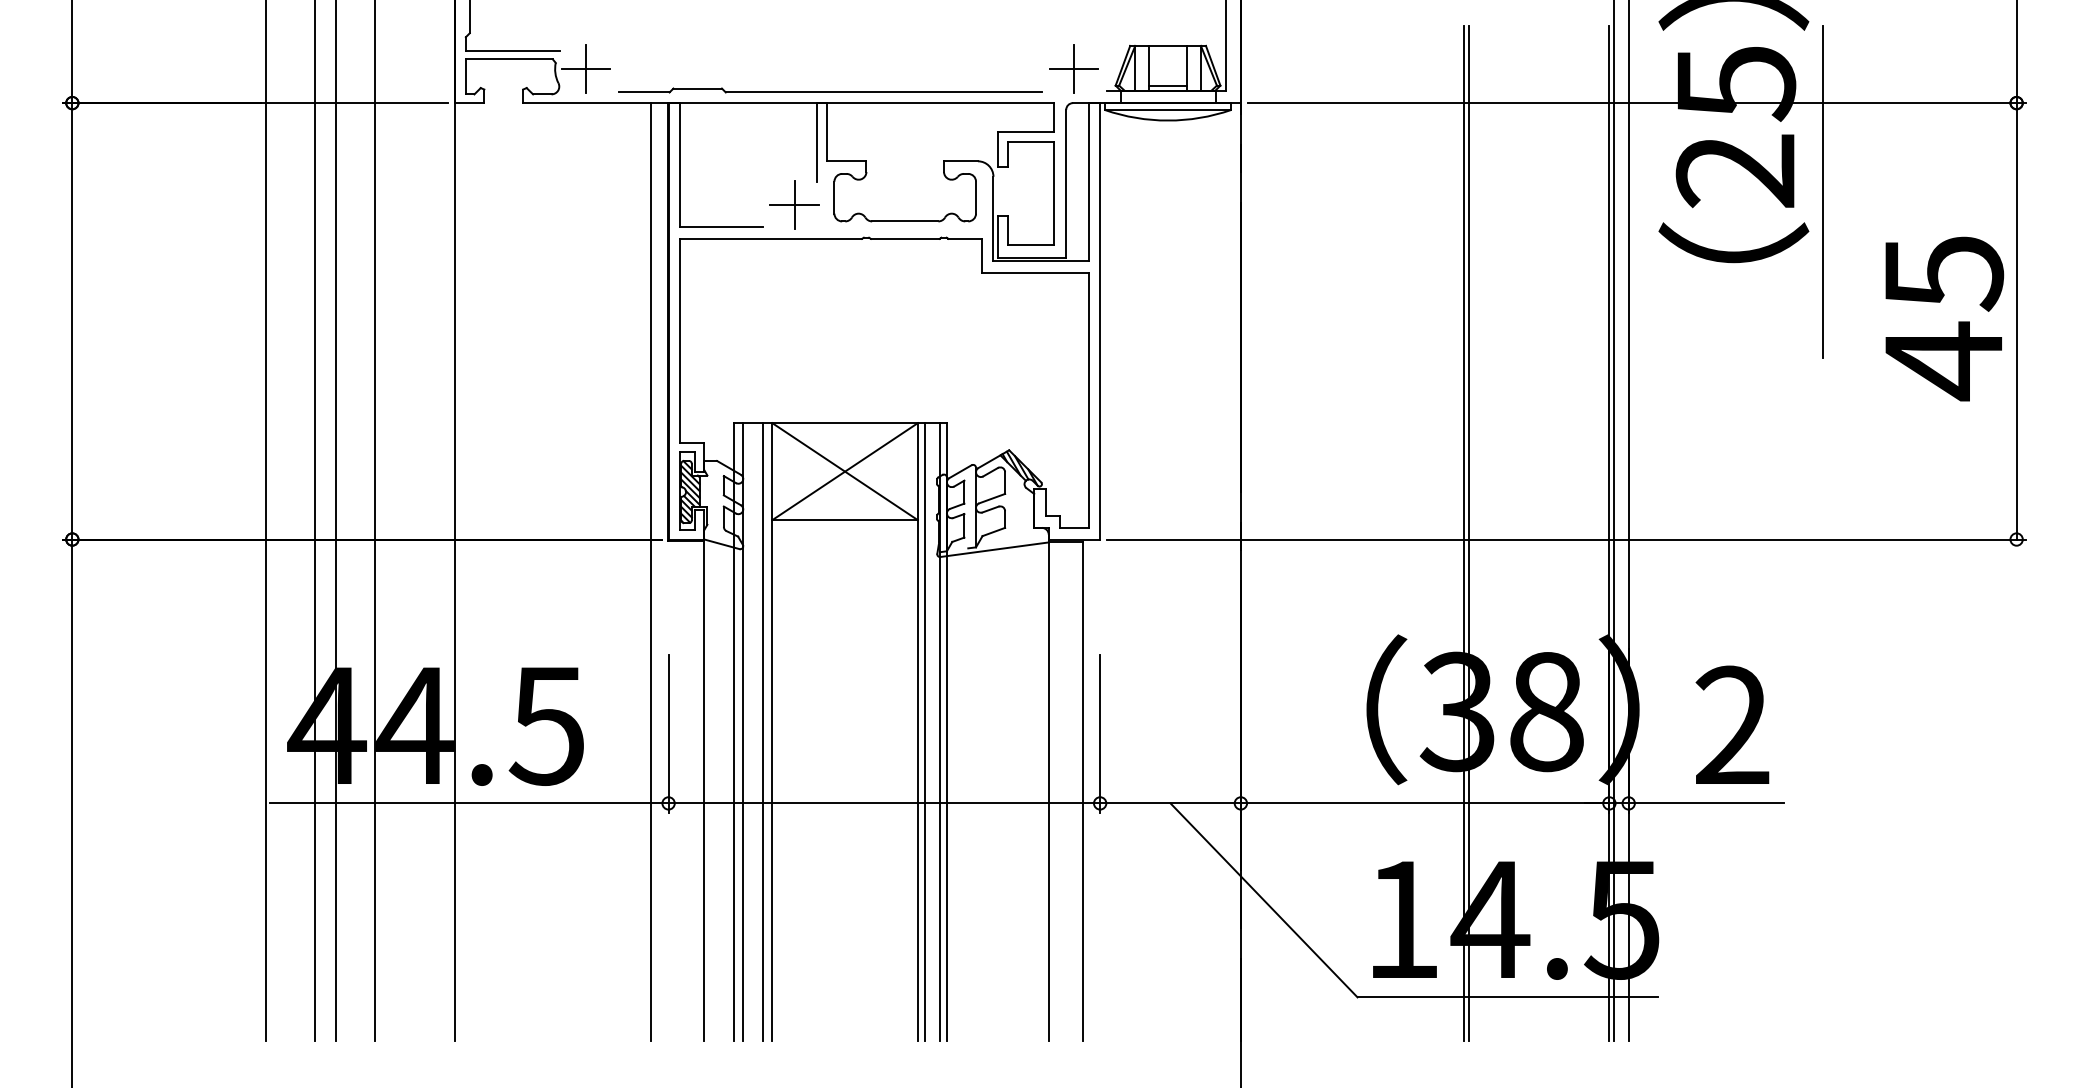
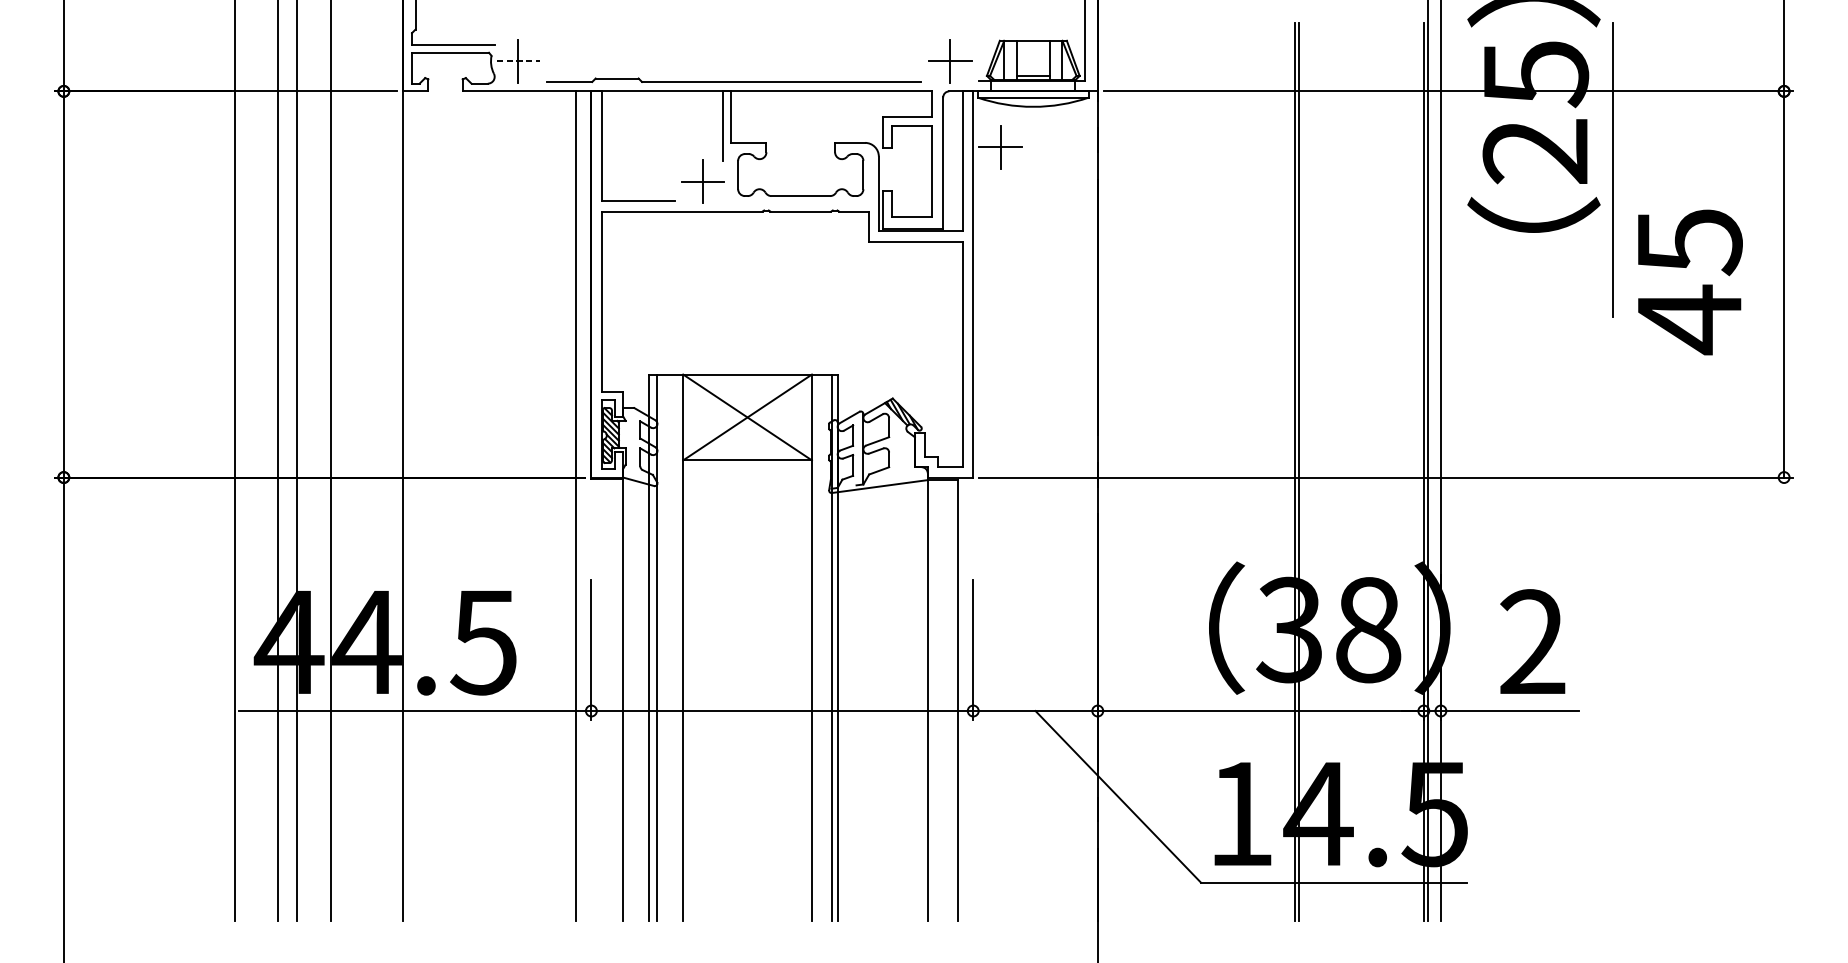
line: (586, 69) -> (518, 61), solid -> dashed
part: (1130, 165) -> (1000, 146), added
text: (1944, 318) -> (1690, 281), moved
line: (762, 731) -> (674, 647), removed
line: (924, 731) -> (817, 647), removed

